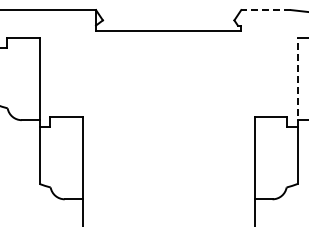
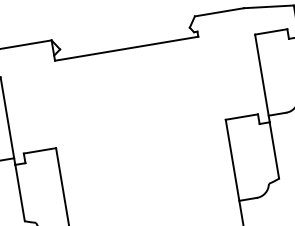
line: (266, 10) -> (219, 12), dashed -> solid
line: (297, 81) -> (262, 77), dashed -> solid

